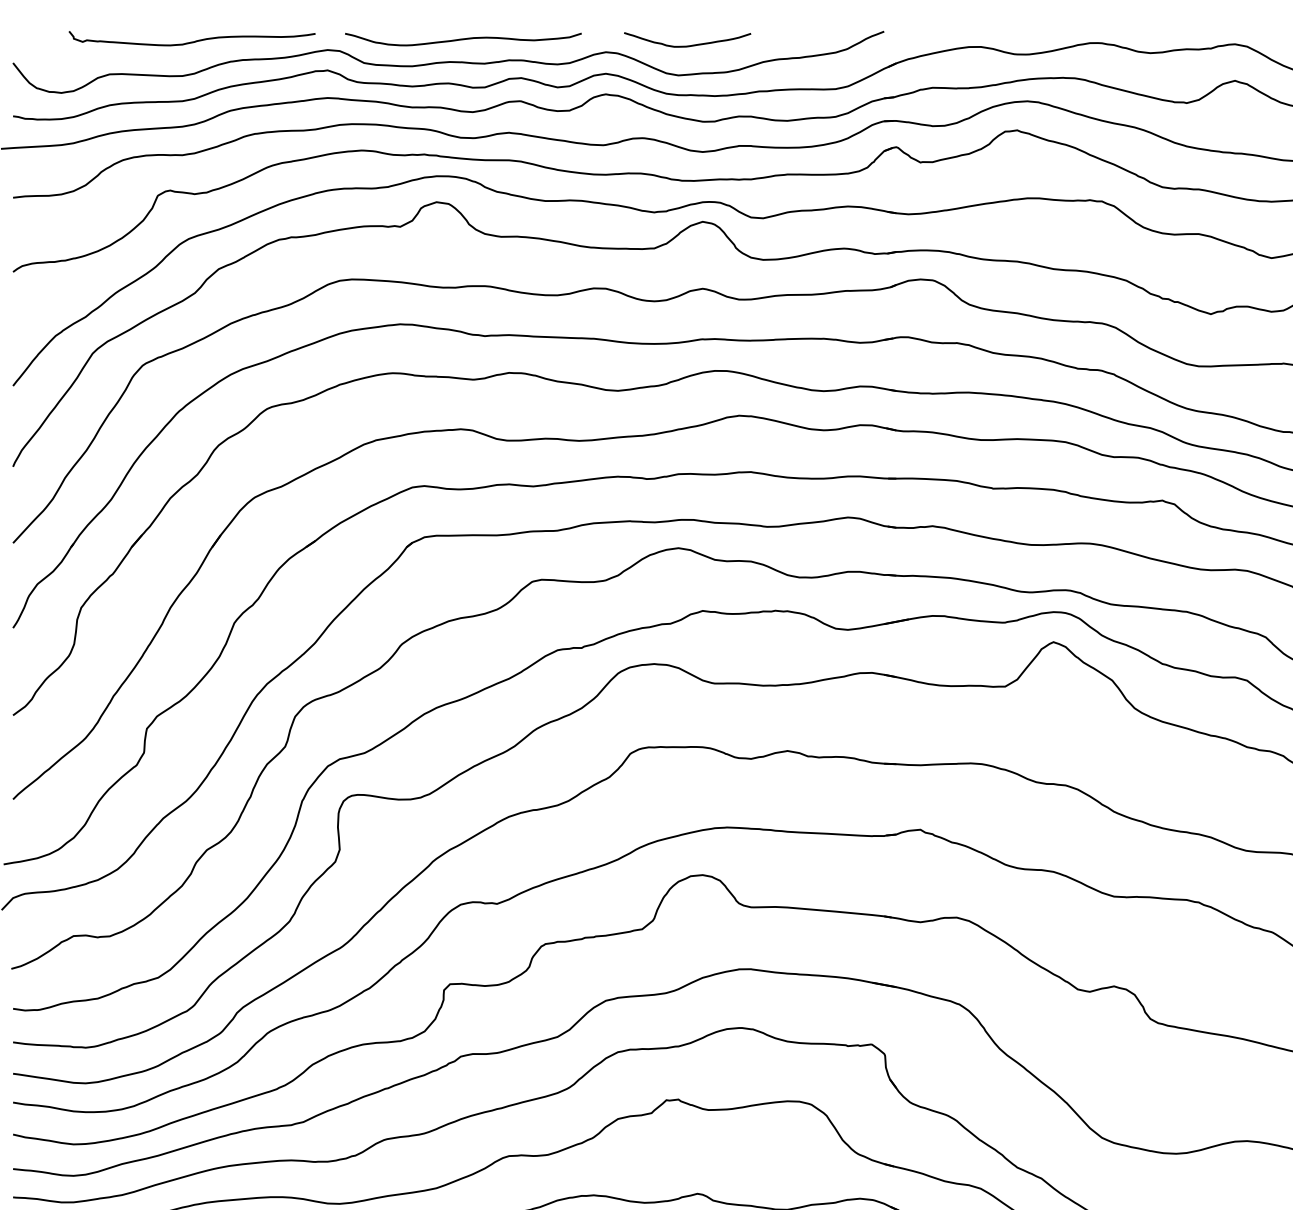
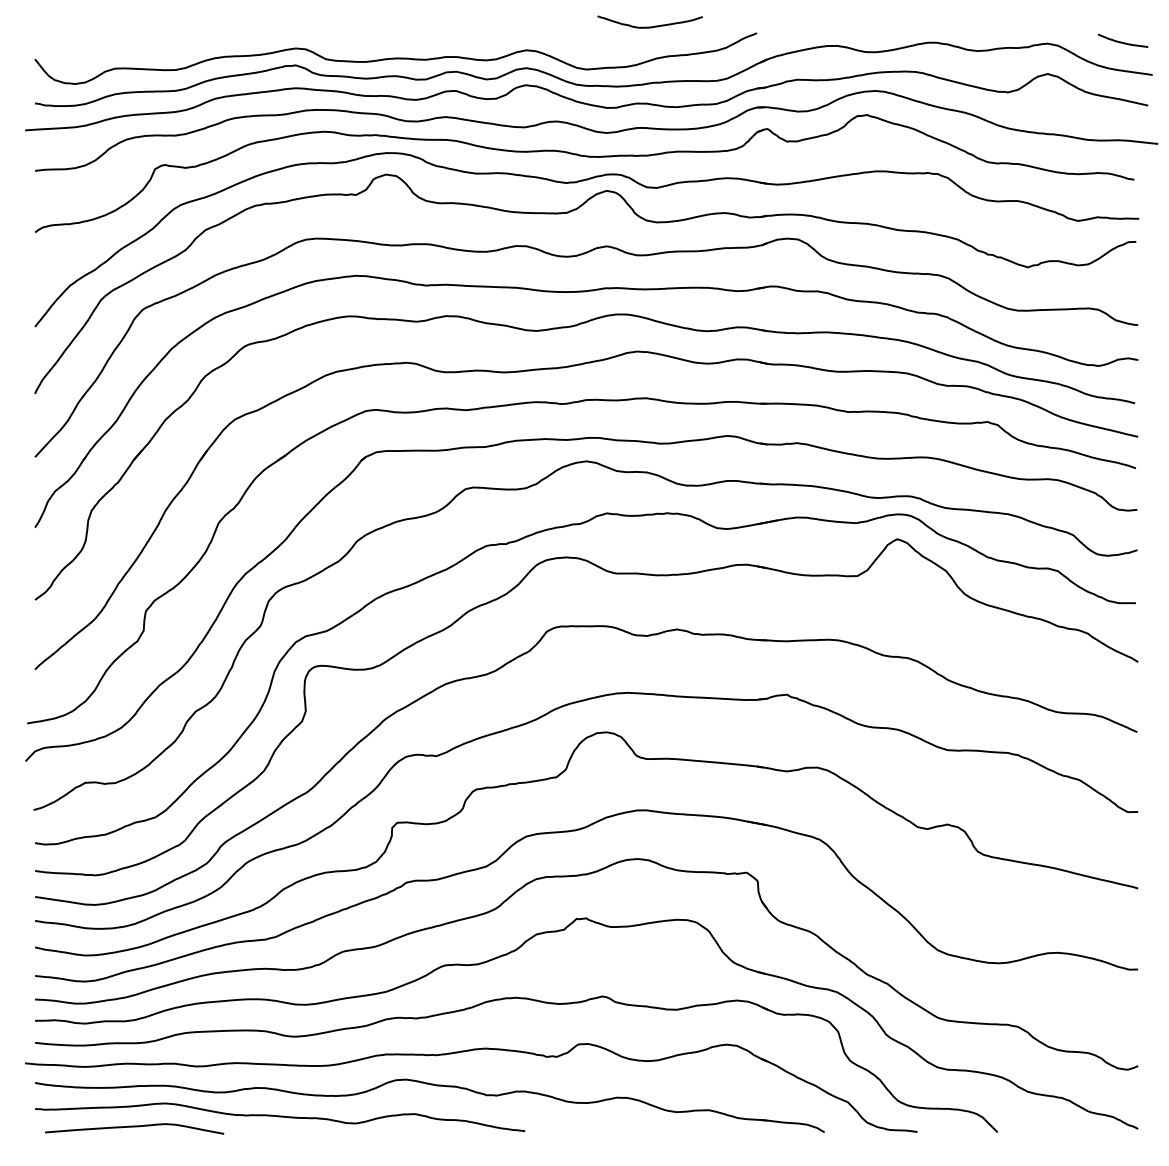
curve: (463, 39) -> (408, 39), removed
curve: (194, 40) -> (185, 40), removed
curve: (686, 45) -> (649, 26), moved

